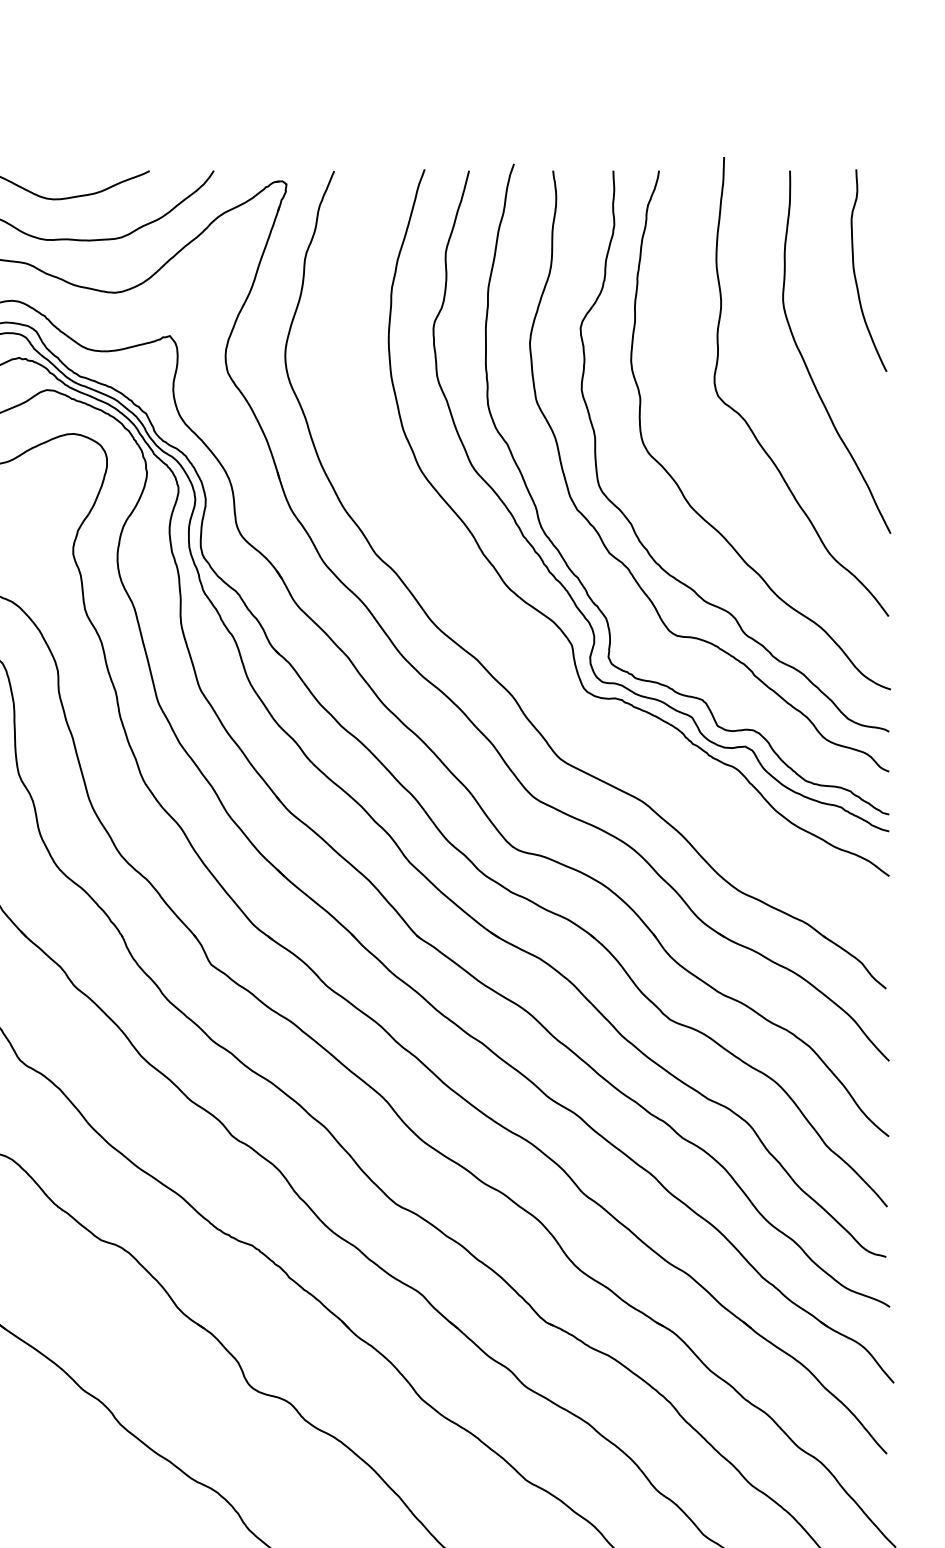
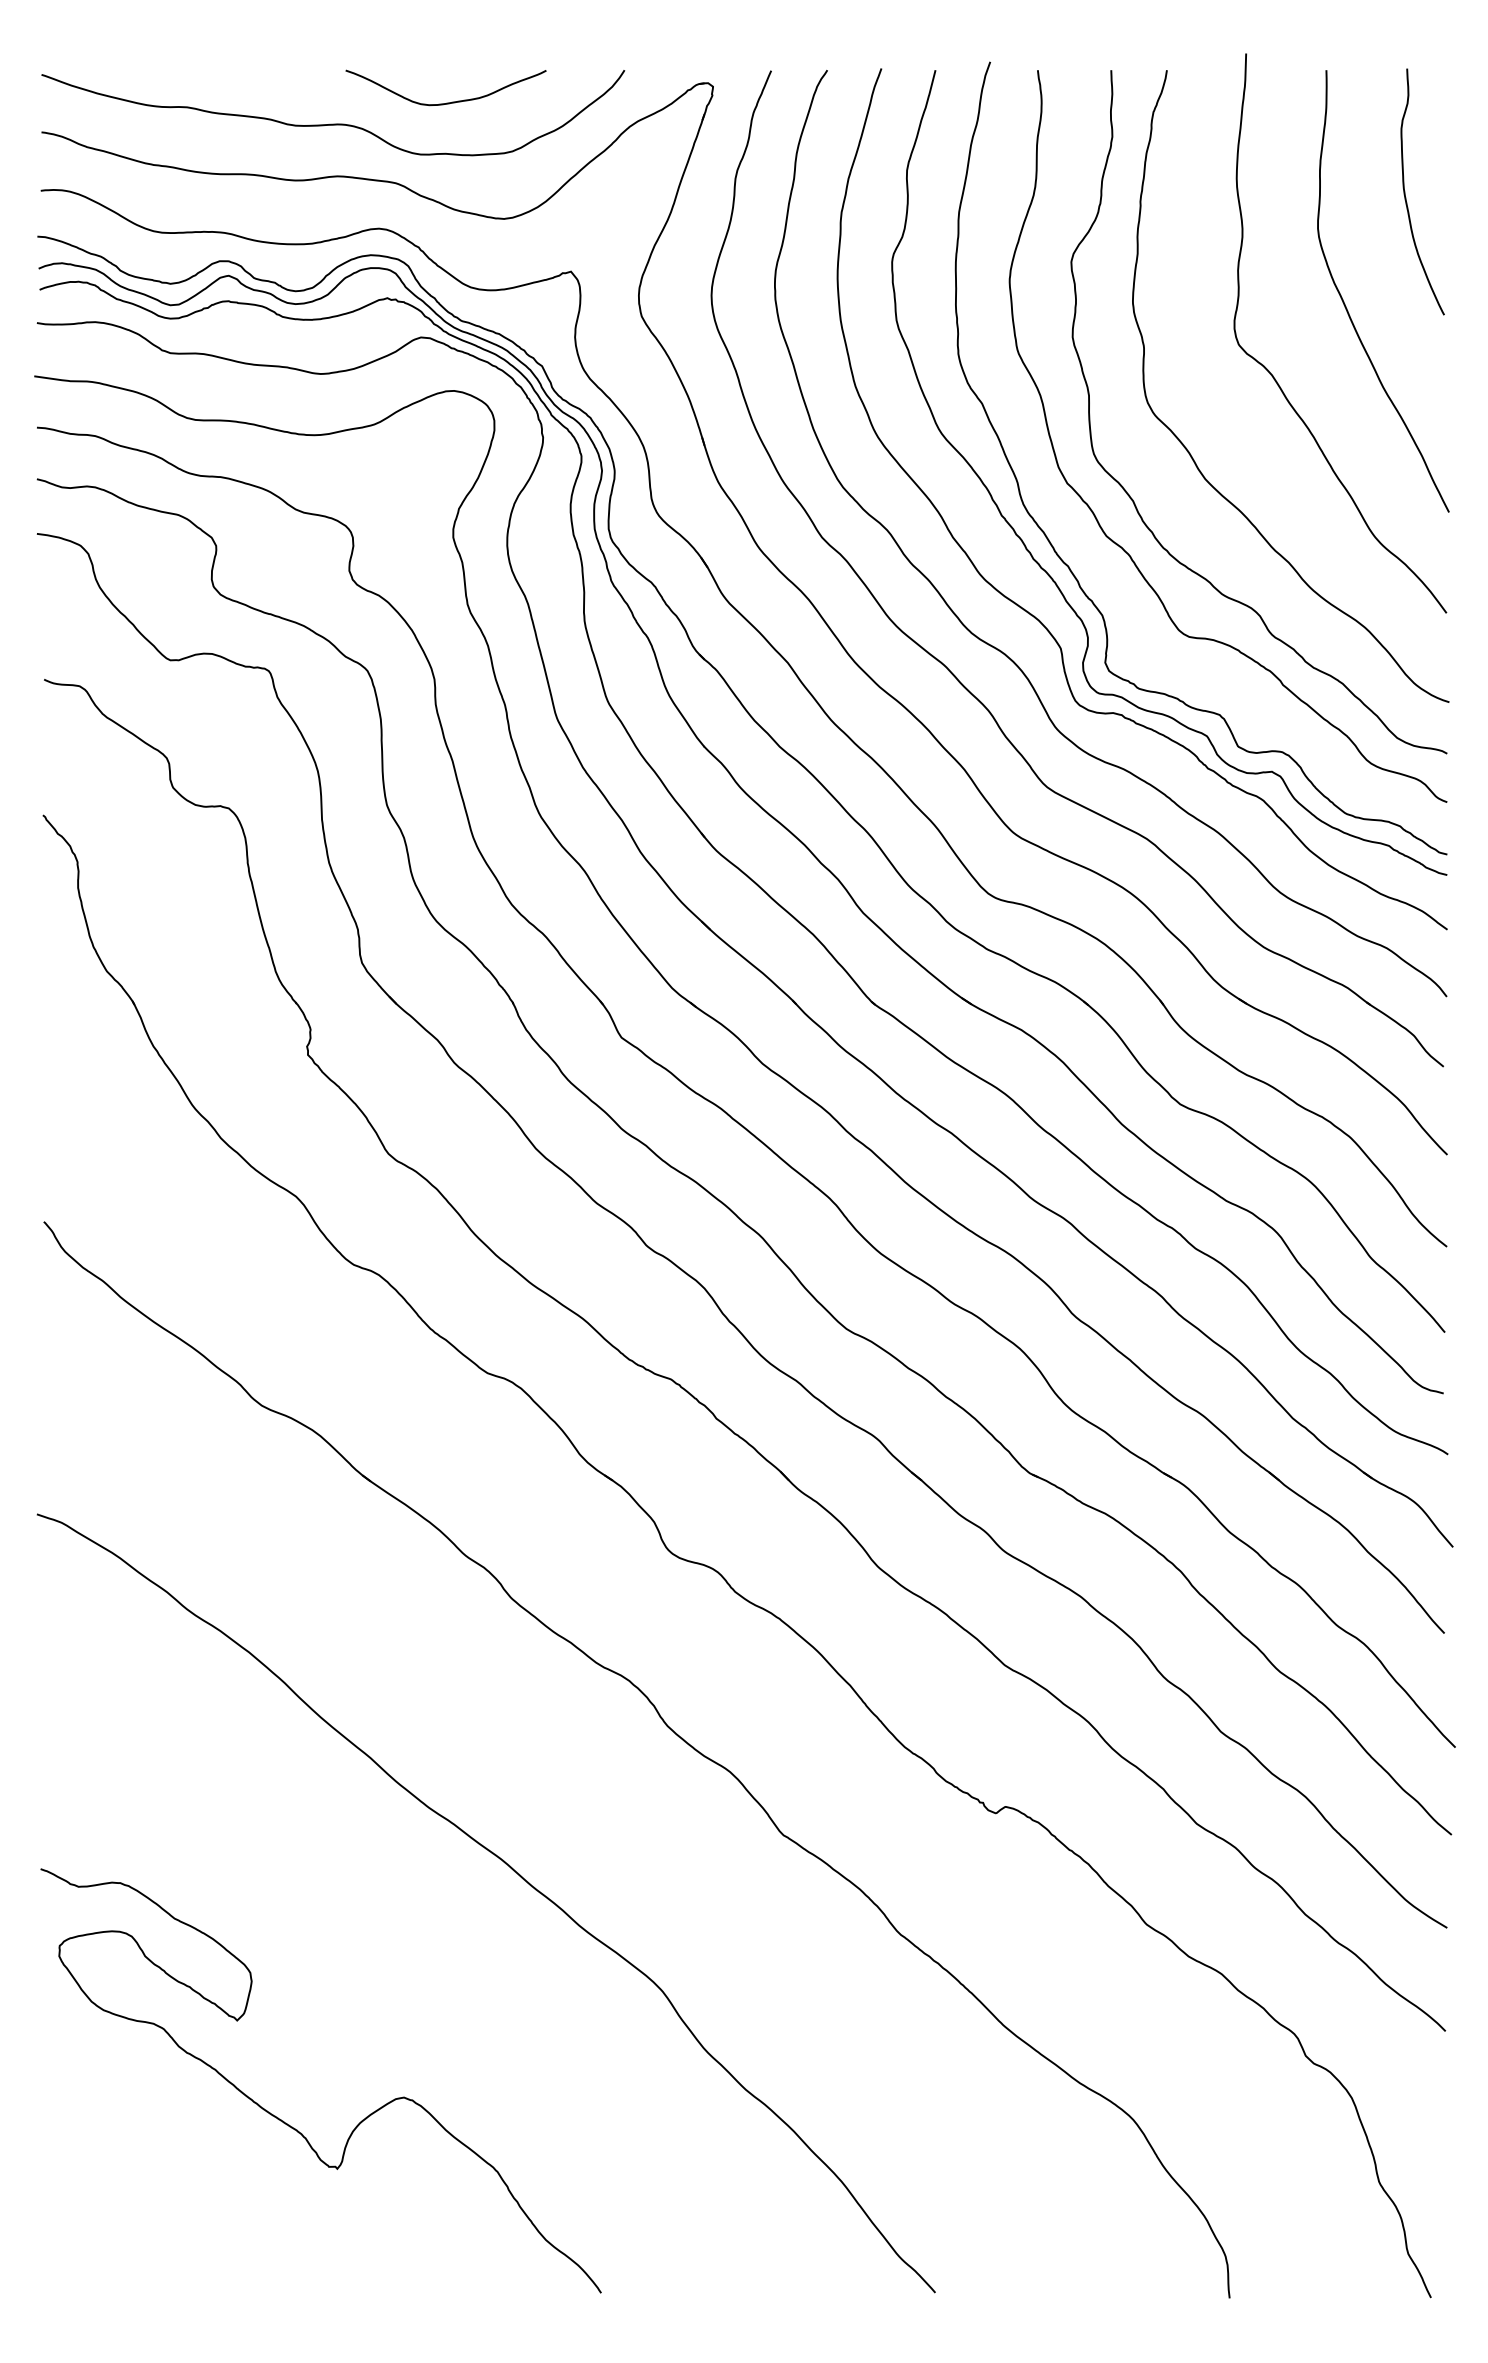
curve: (525, 648) -> (1004, 652), added

